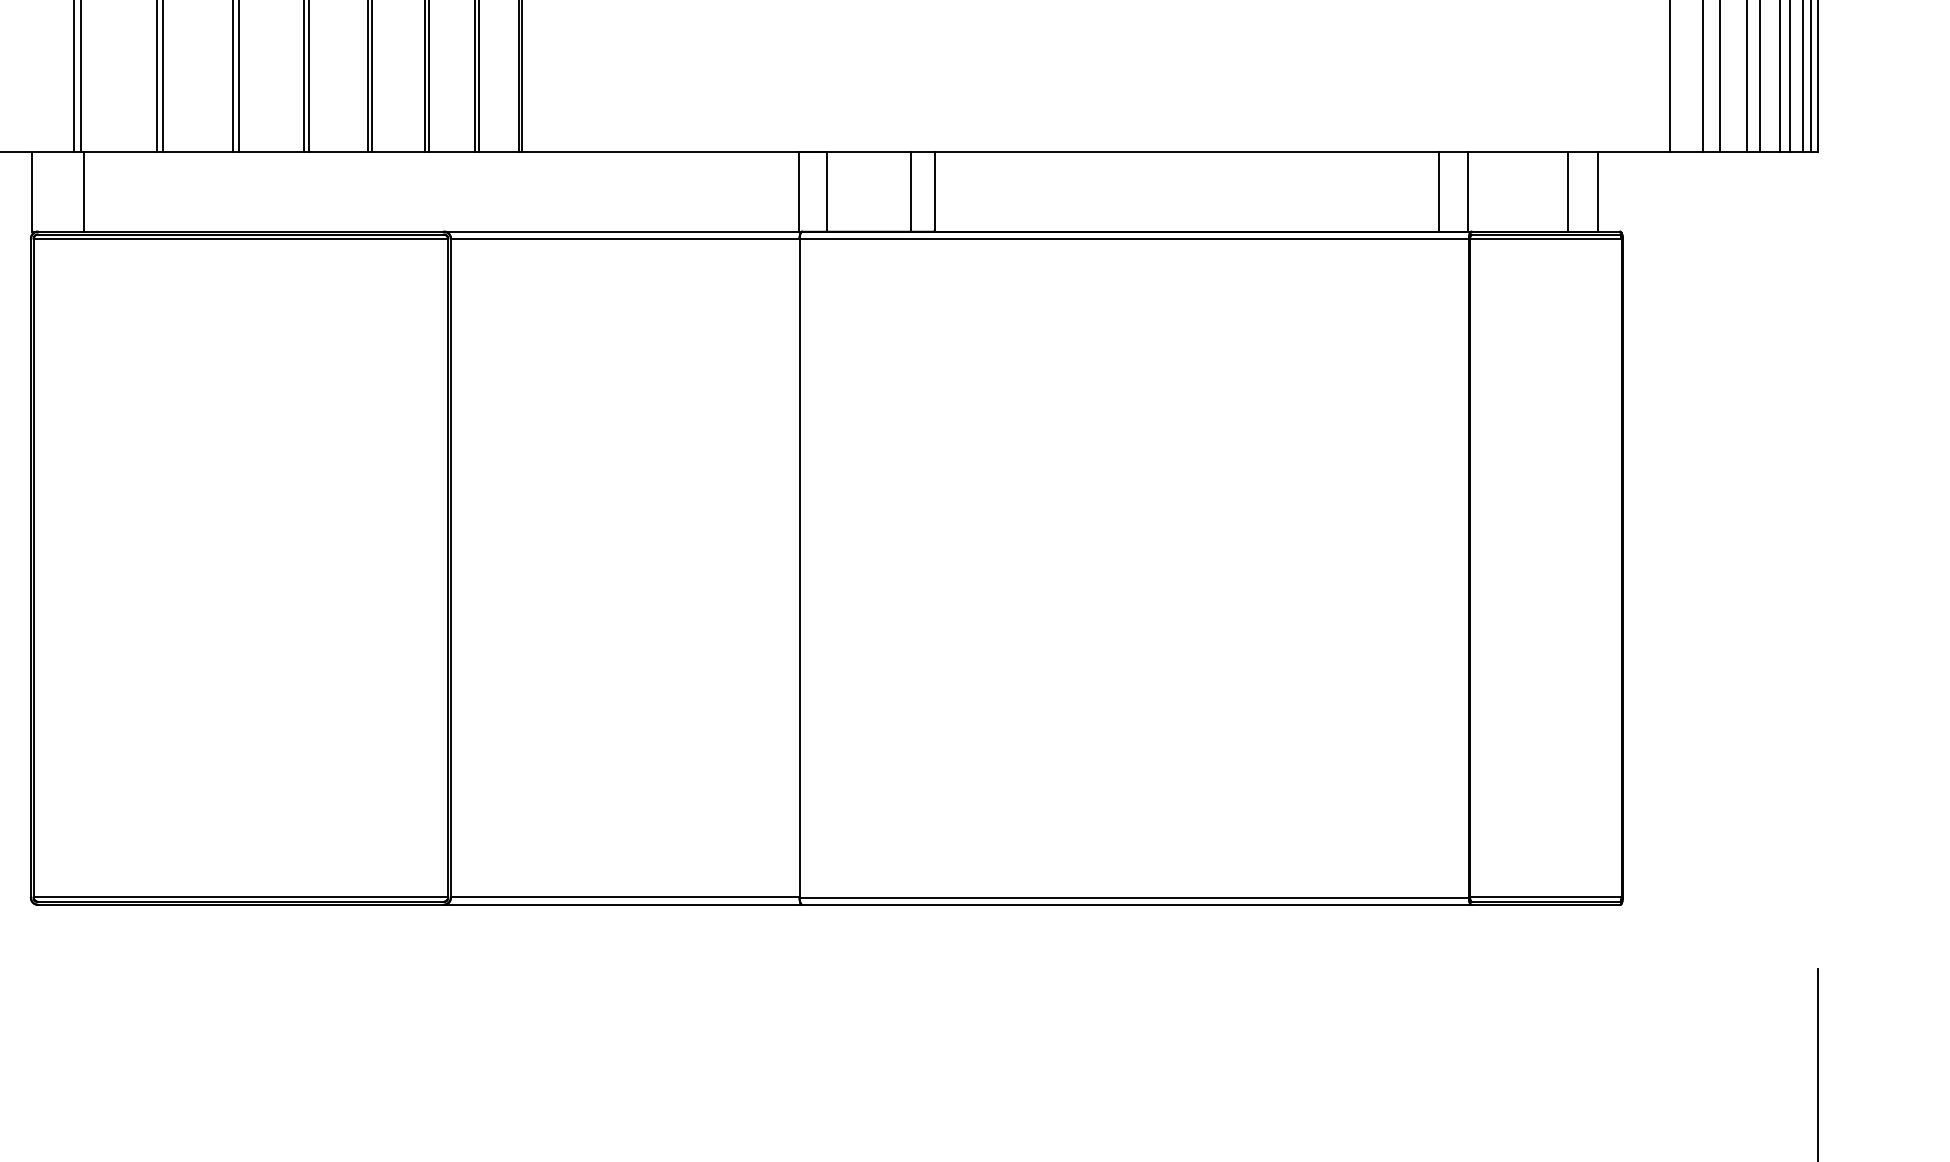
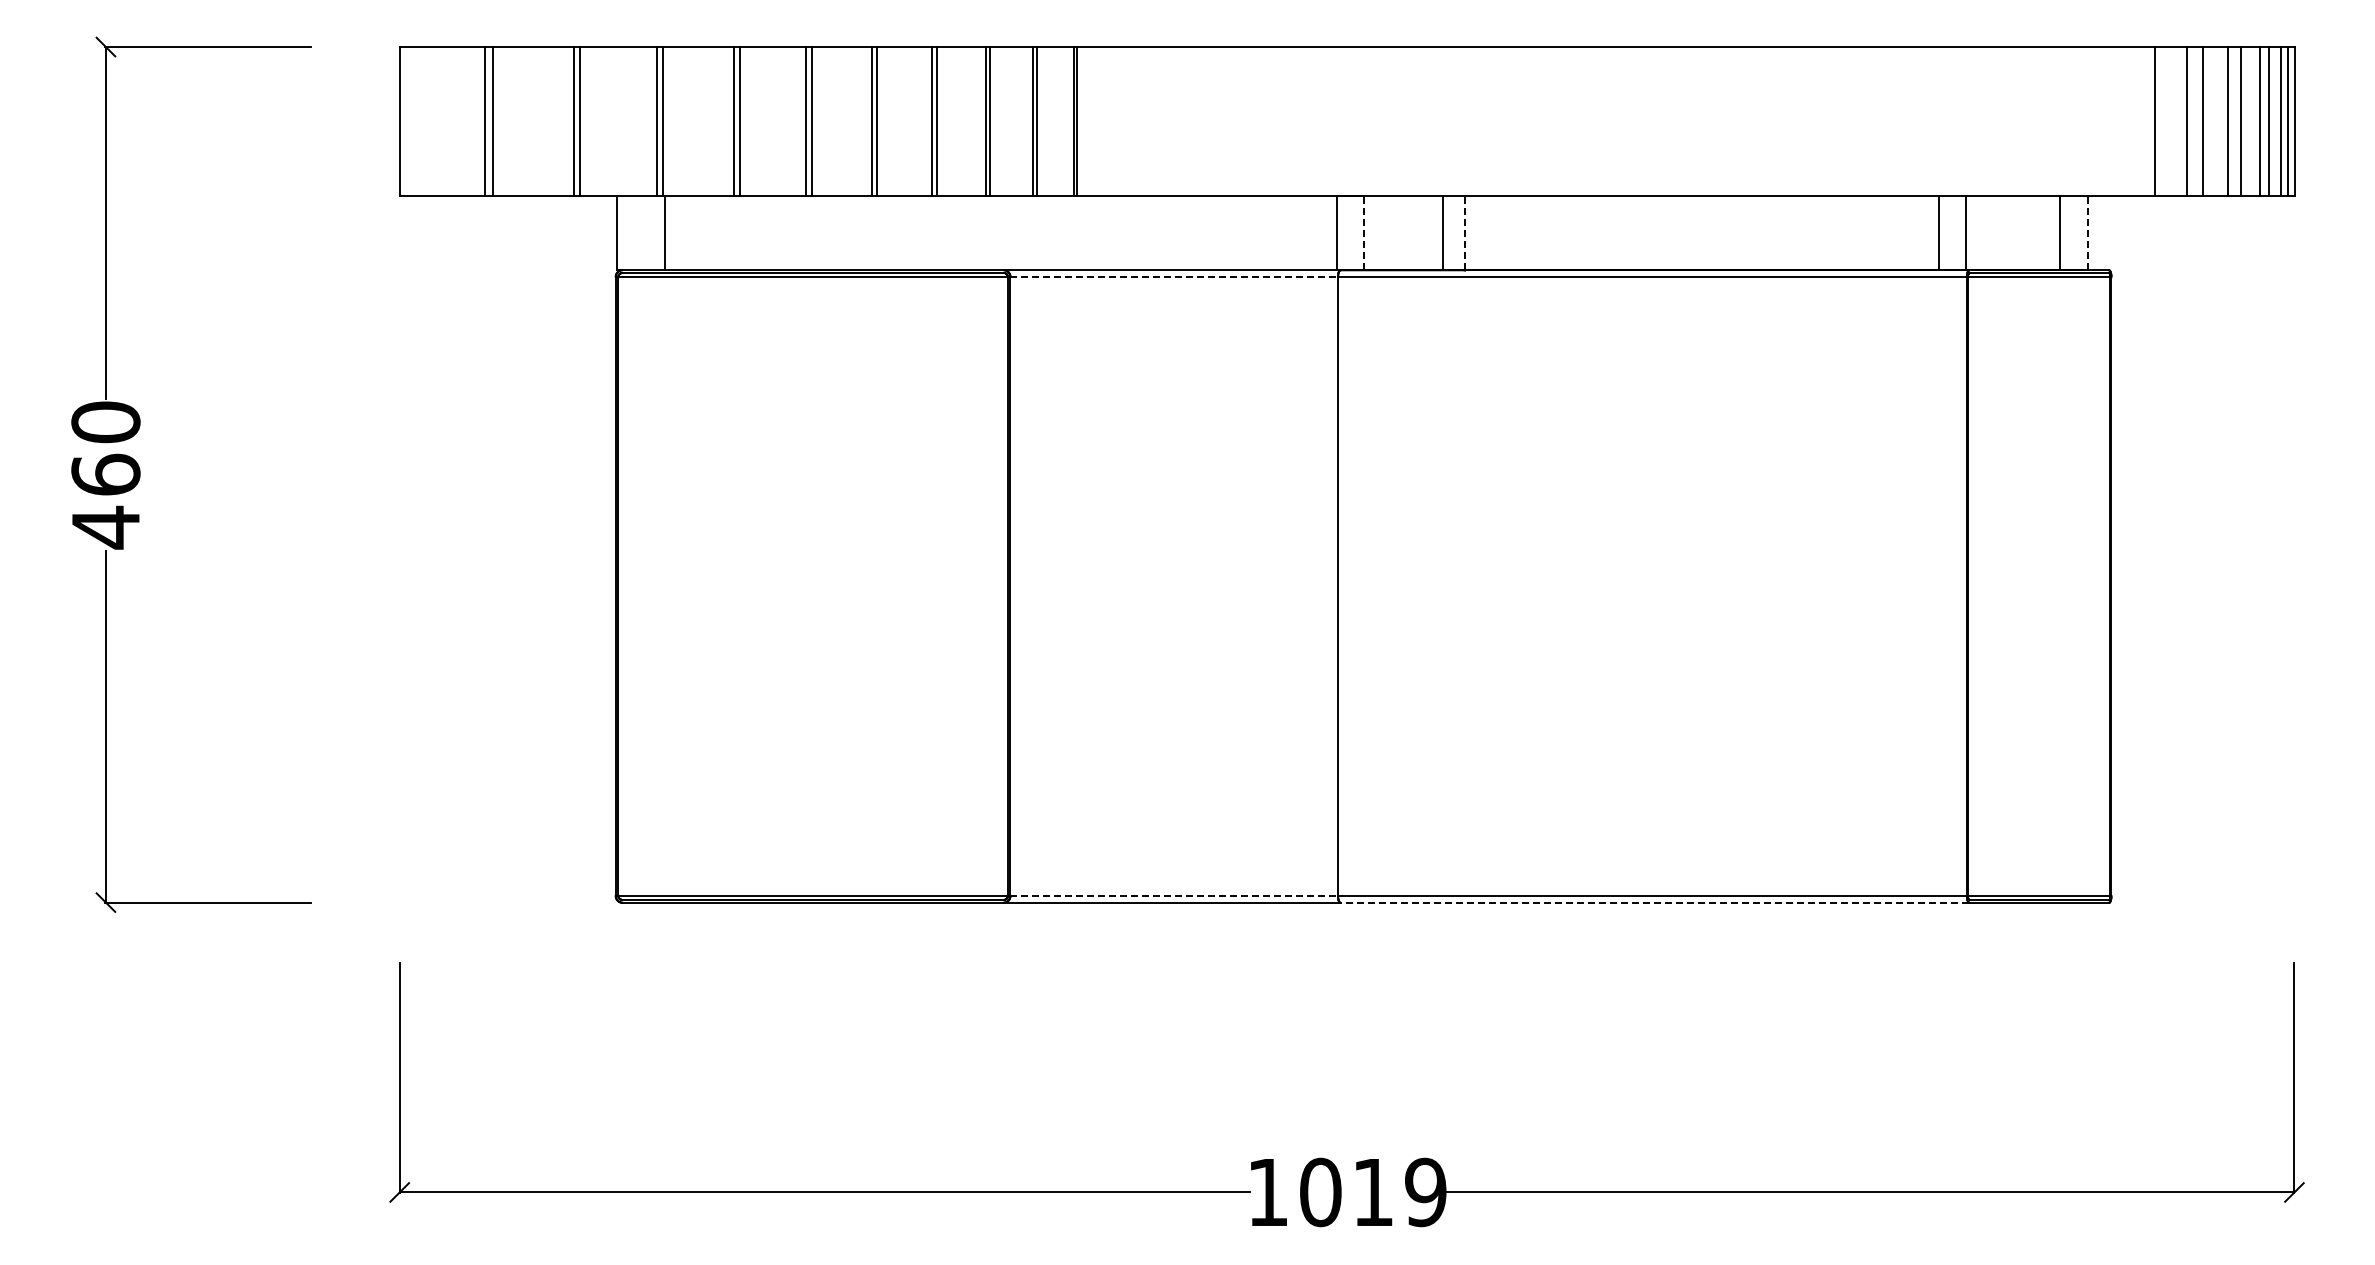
line: (826, 191) -> (1363, 232), solid -> dashed
line: (935, 191) -> (1465, 232), solid -> dashed
line: (1598, 191) -> (2088, 232), solid -> dashed
line: (625, 239) -> (1174, 277), solid -> dashed
line: (625, 897) -> (1174, 895), solid -> dashed
line: (1136, 904) -> (1654, 902), solid -> dashed

